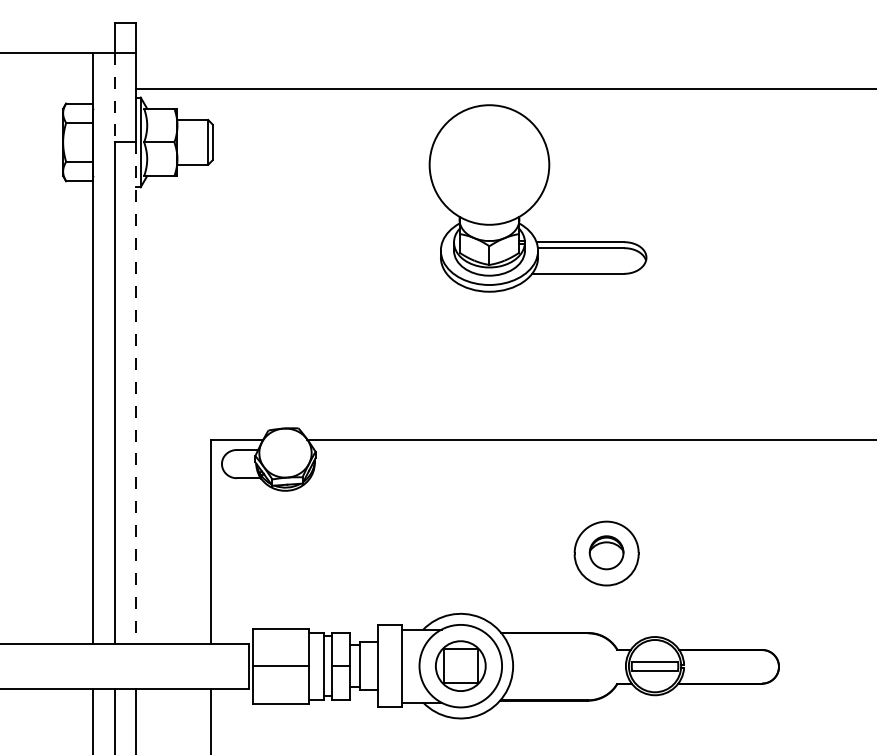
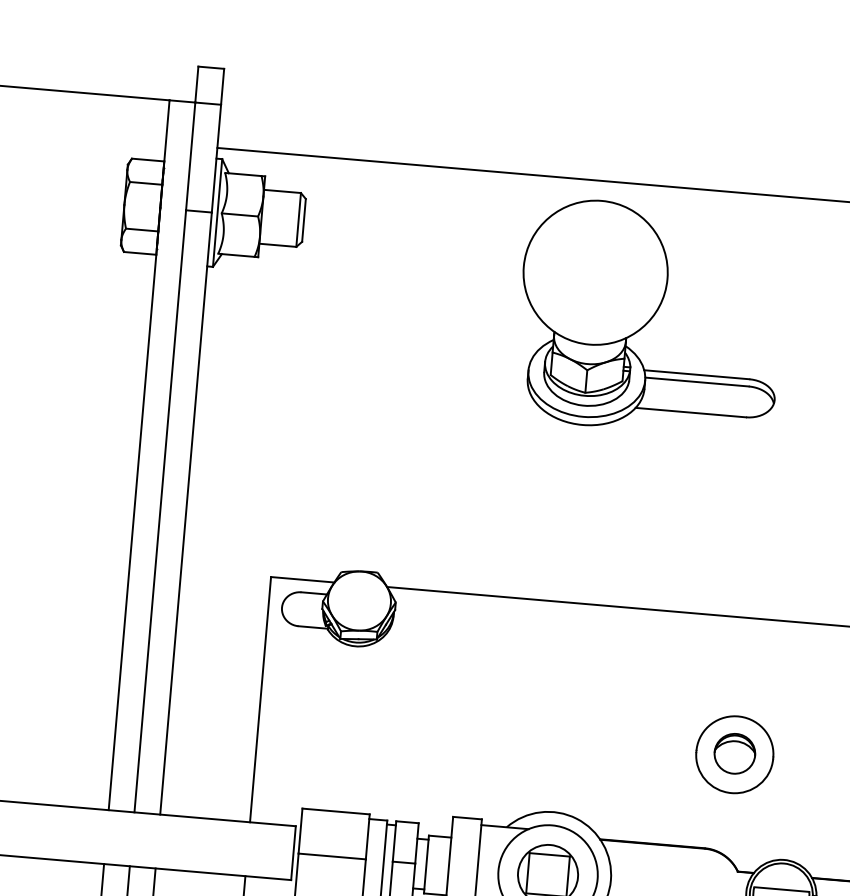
line: (114, 97) -> (190, 156), dashed -> solid
part: (537, 198) -> (649, 317), moved
line: (135, 393) -> (185, 514), dashed -> solid

